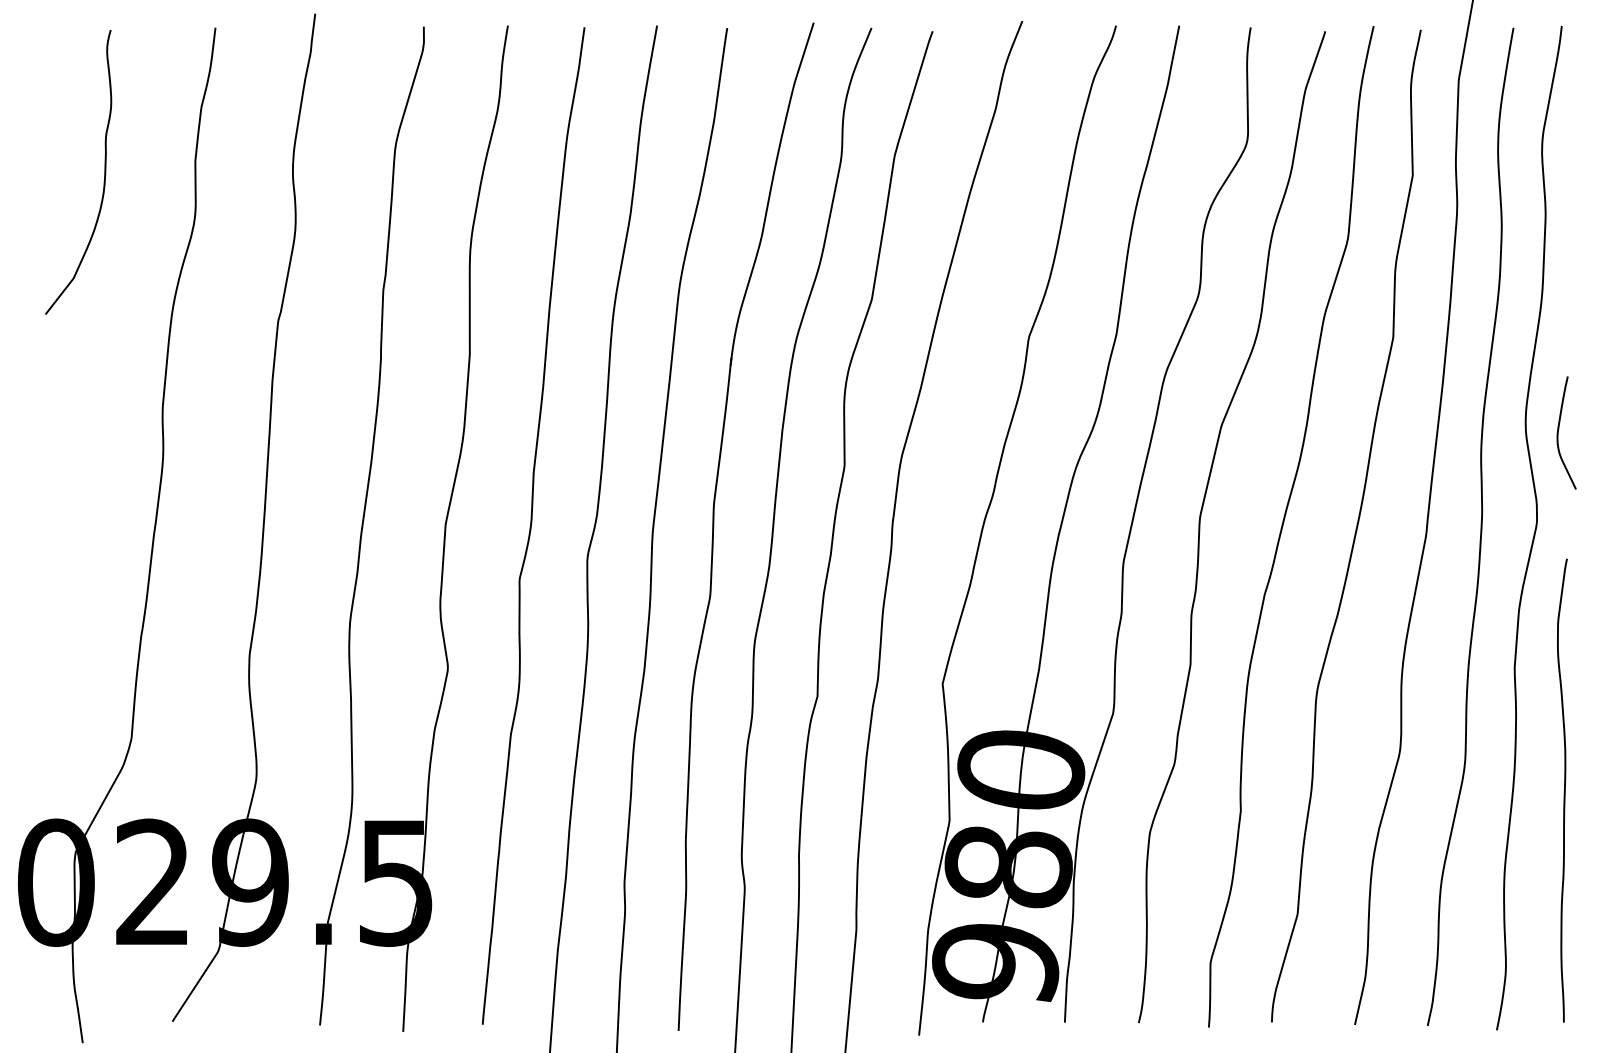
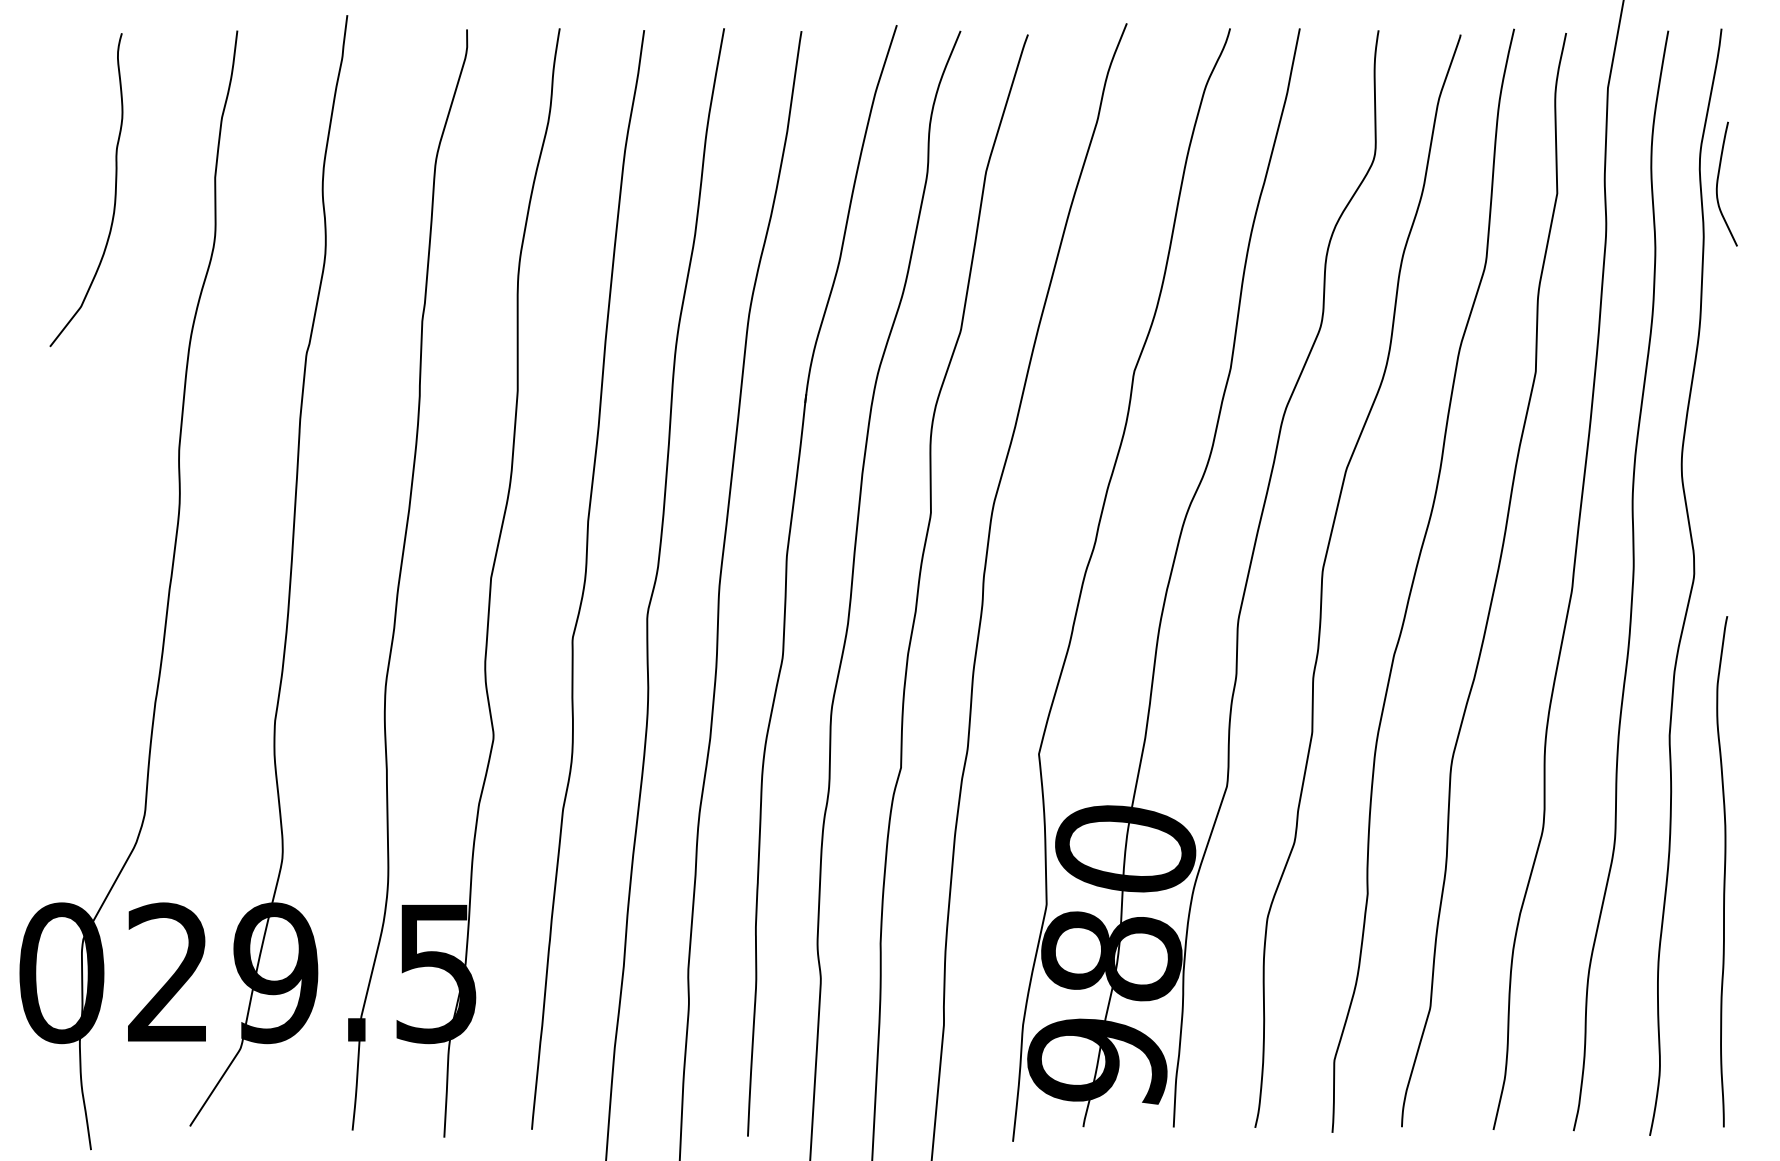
curve: (1559, 429) -> (1719, 180), moved

